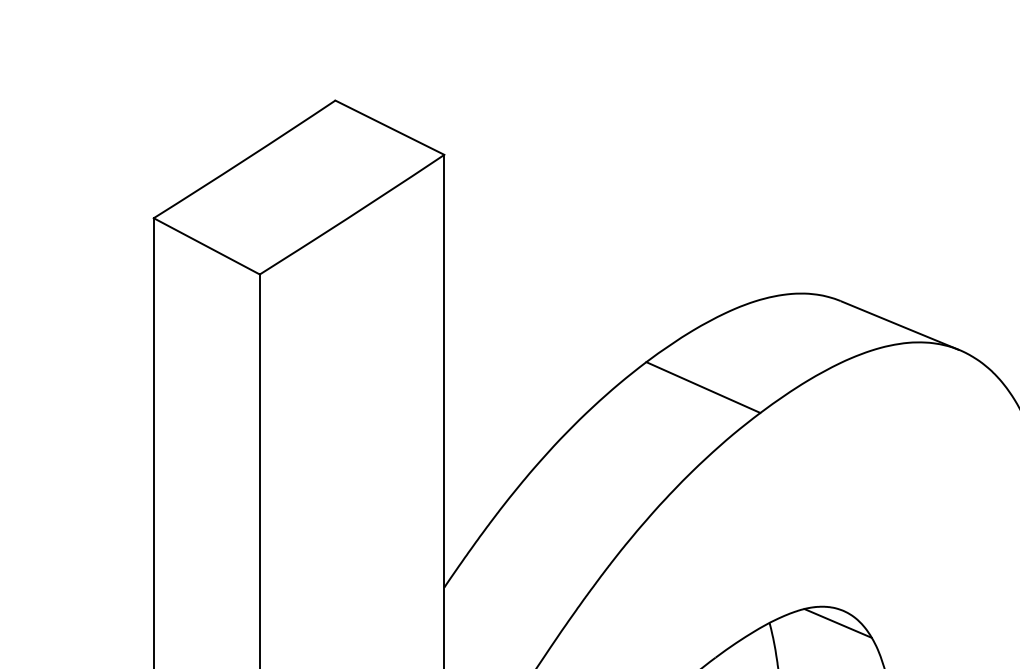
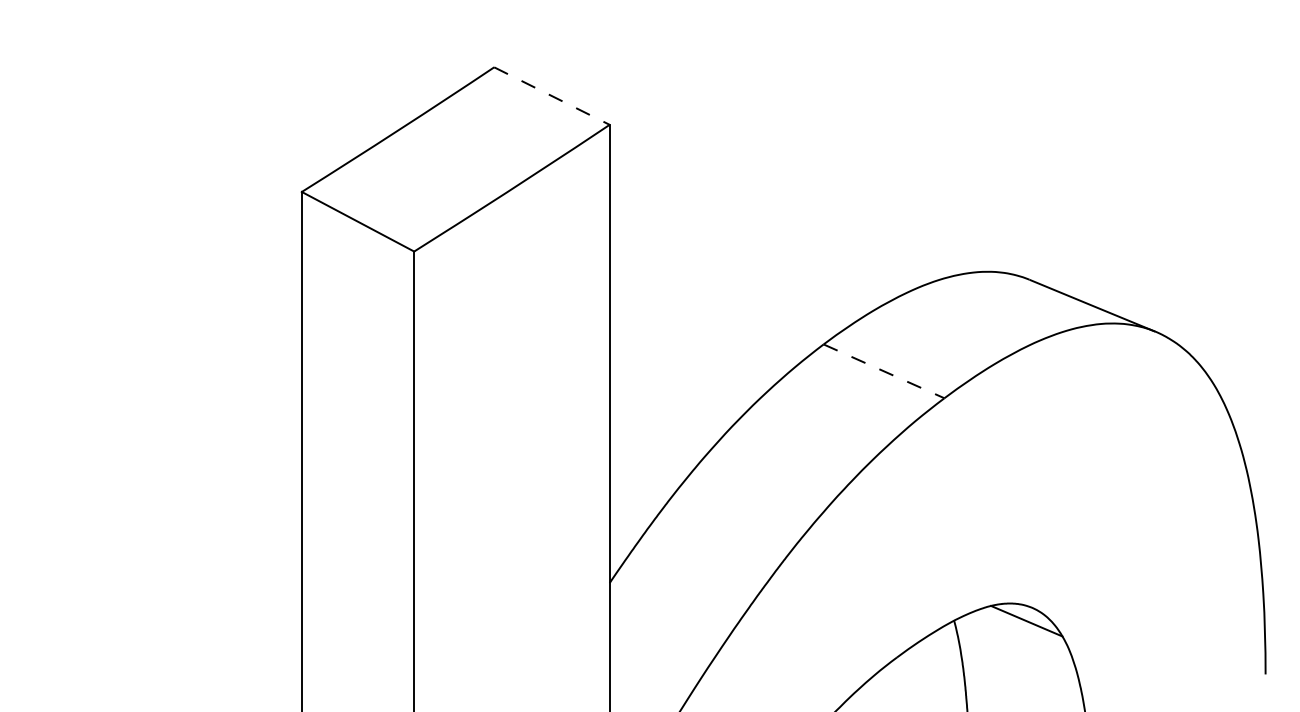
line: (390, 128) -> (552, 96), solid -> dashed
line: (703, 387) -> (884, 371), solid -> dashed

